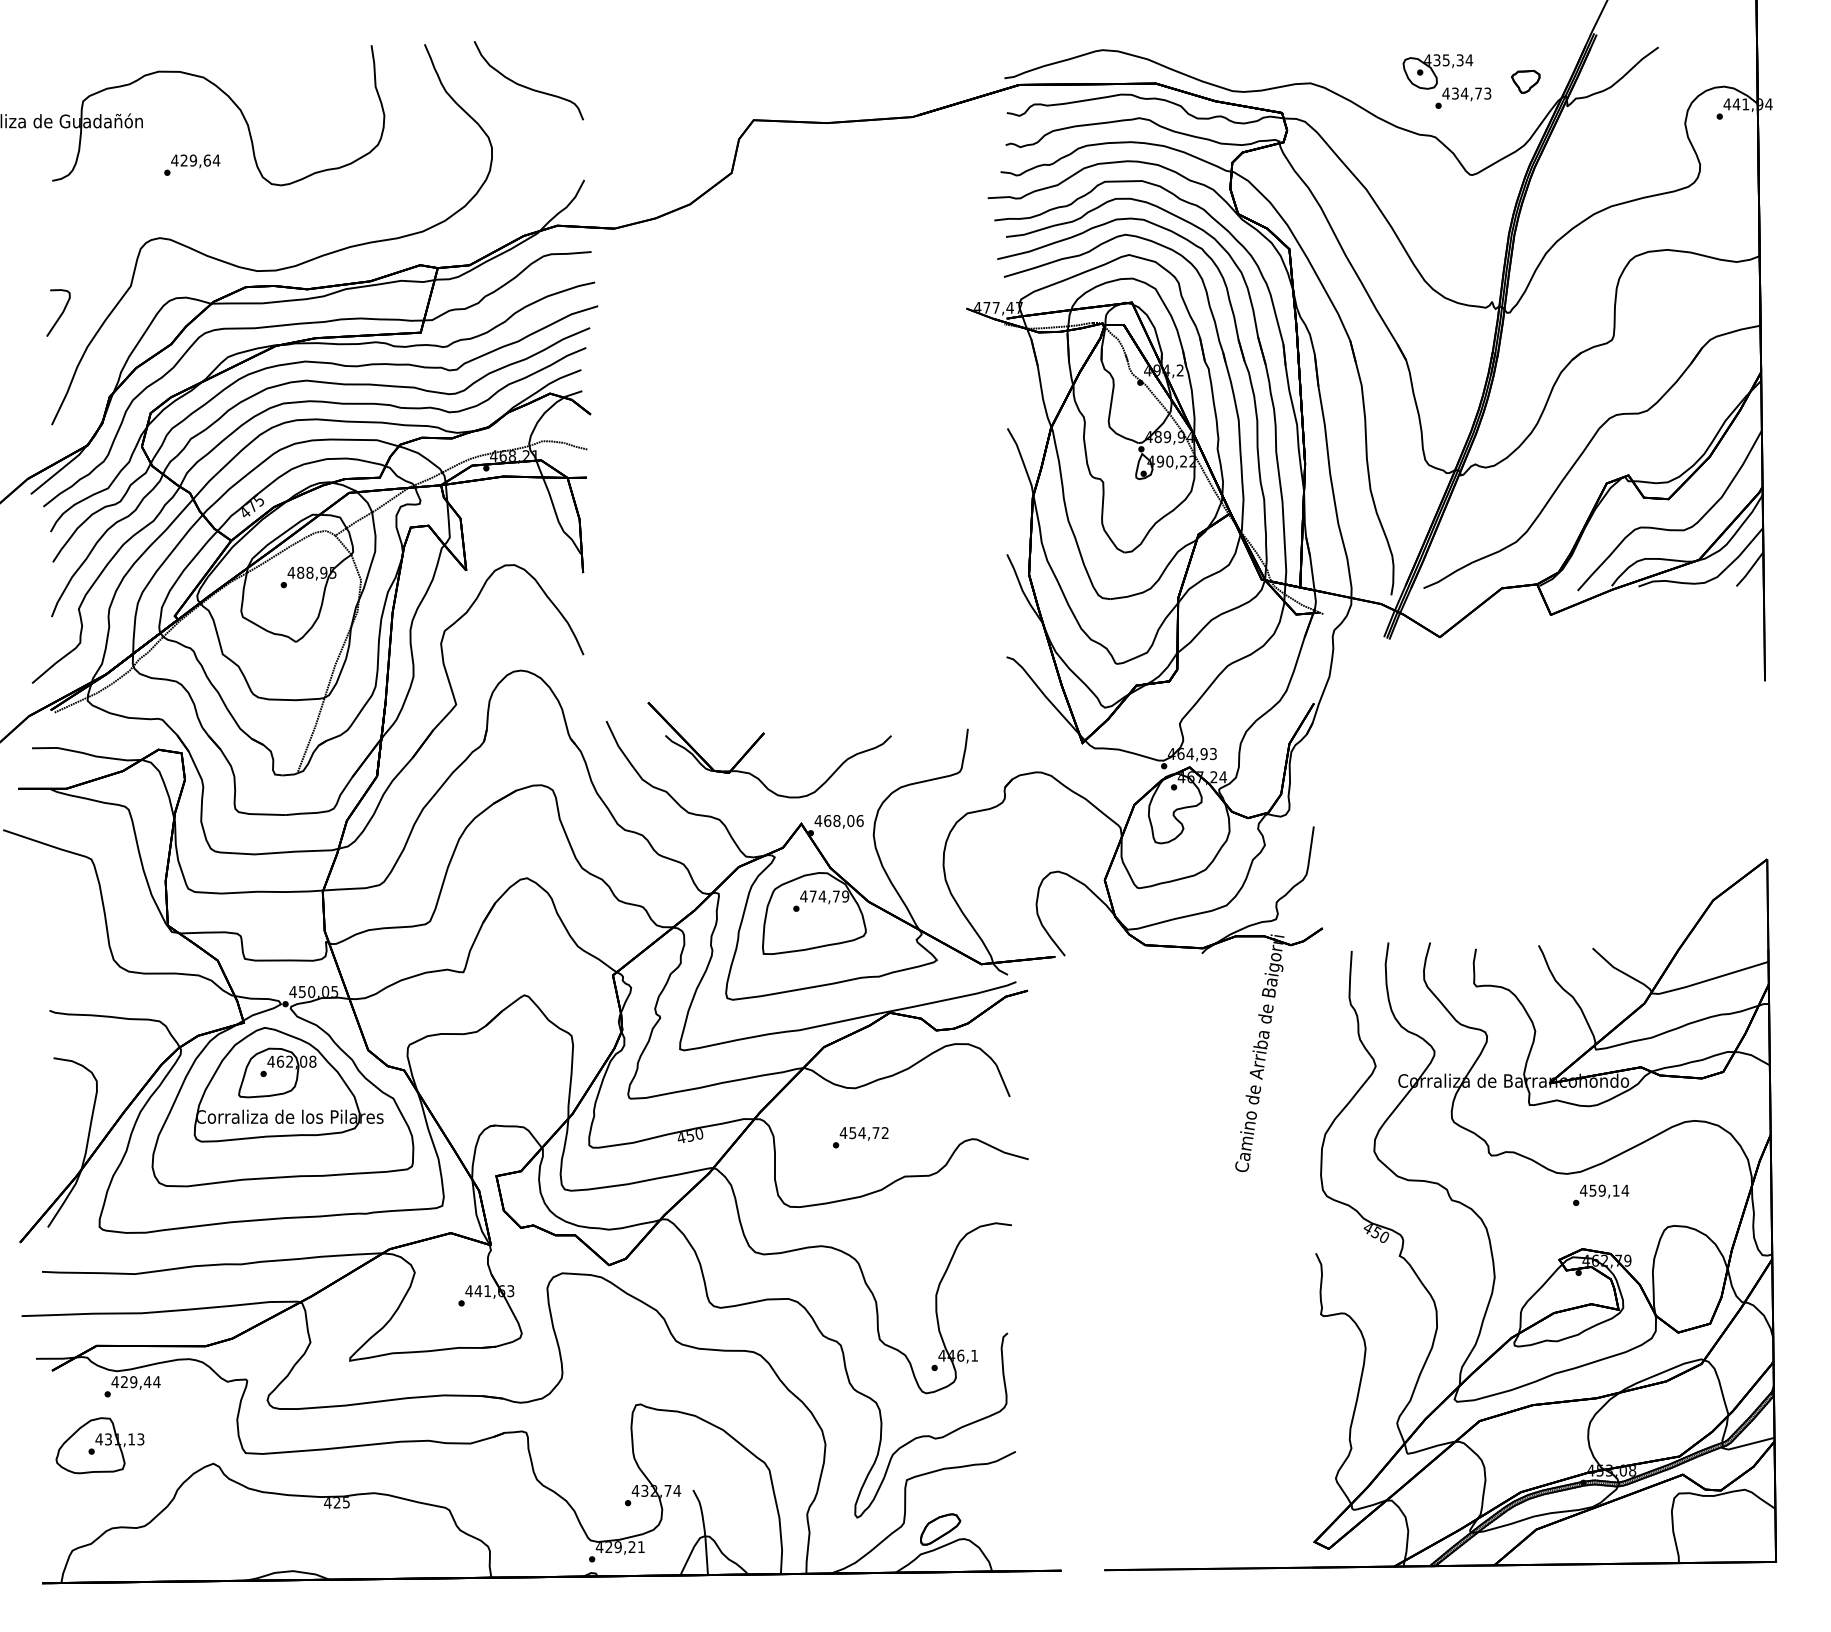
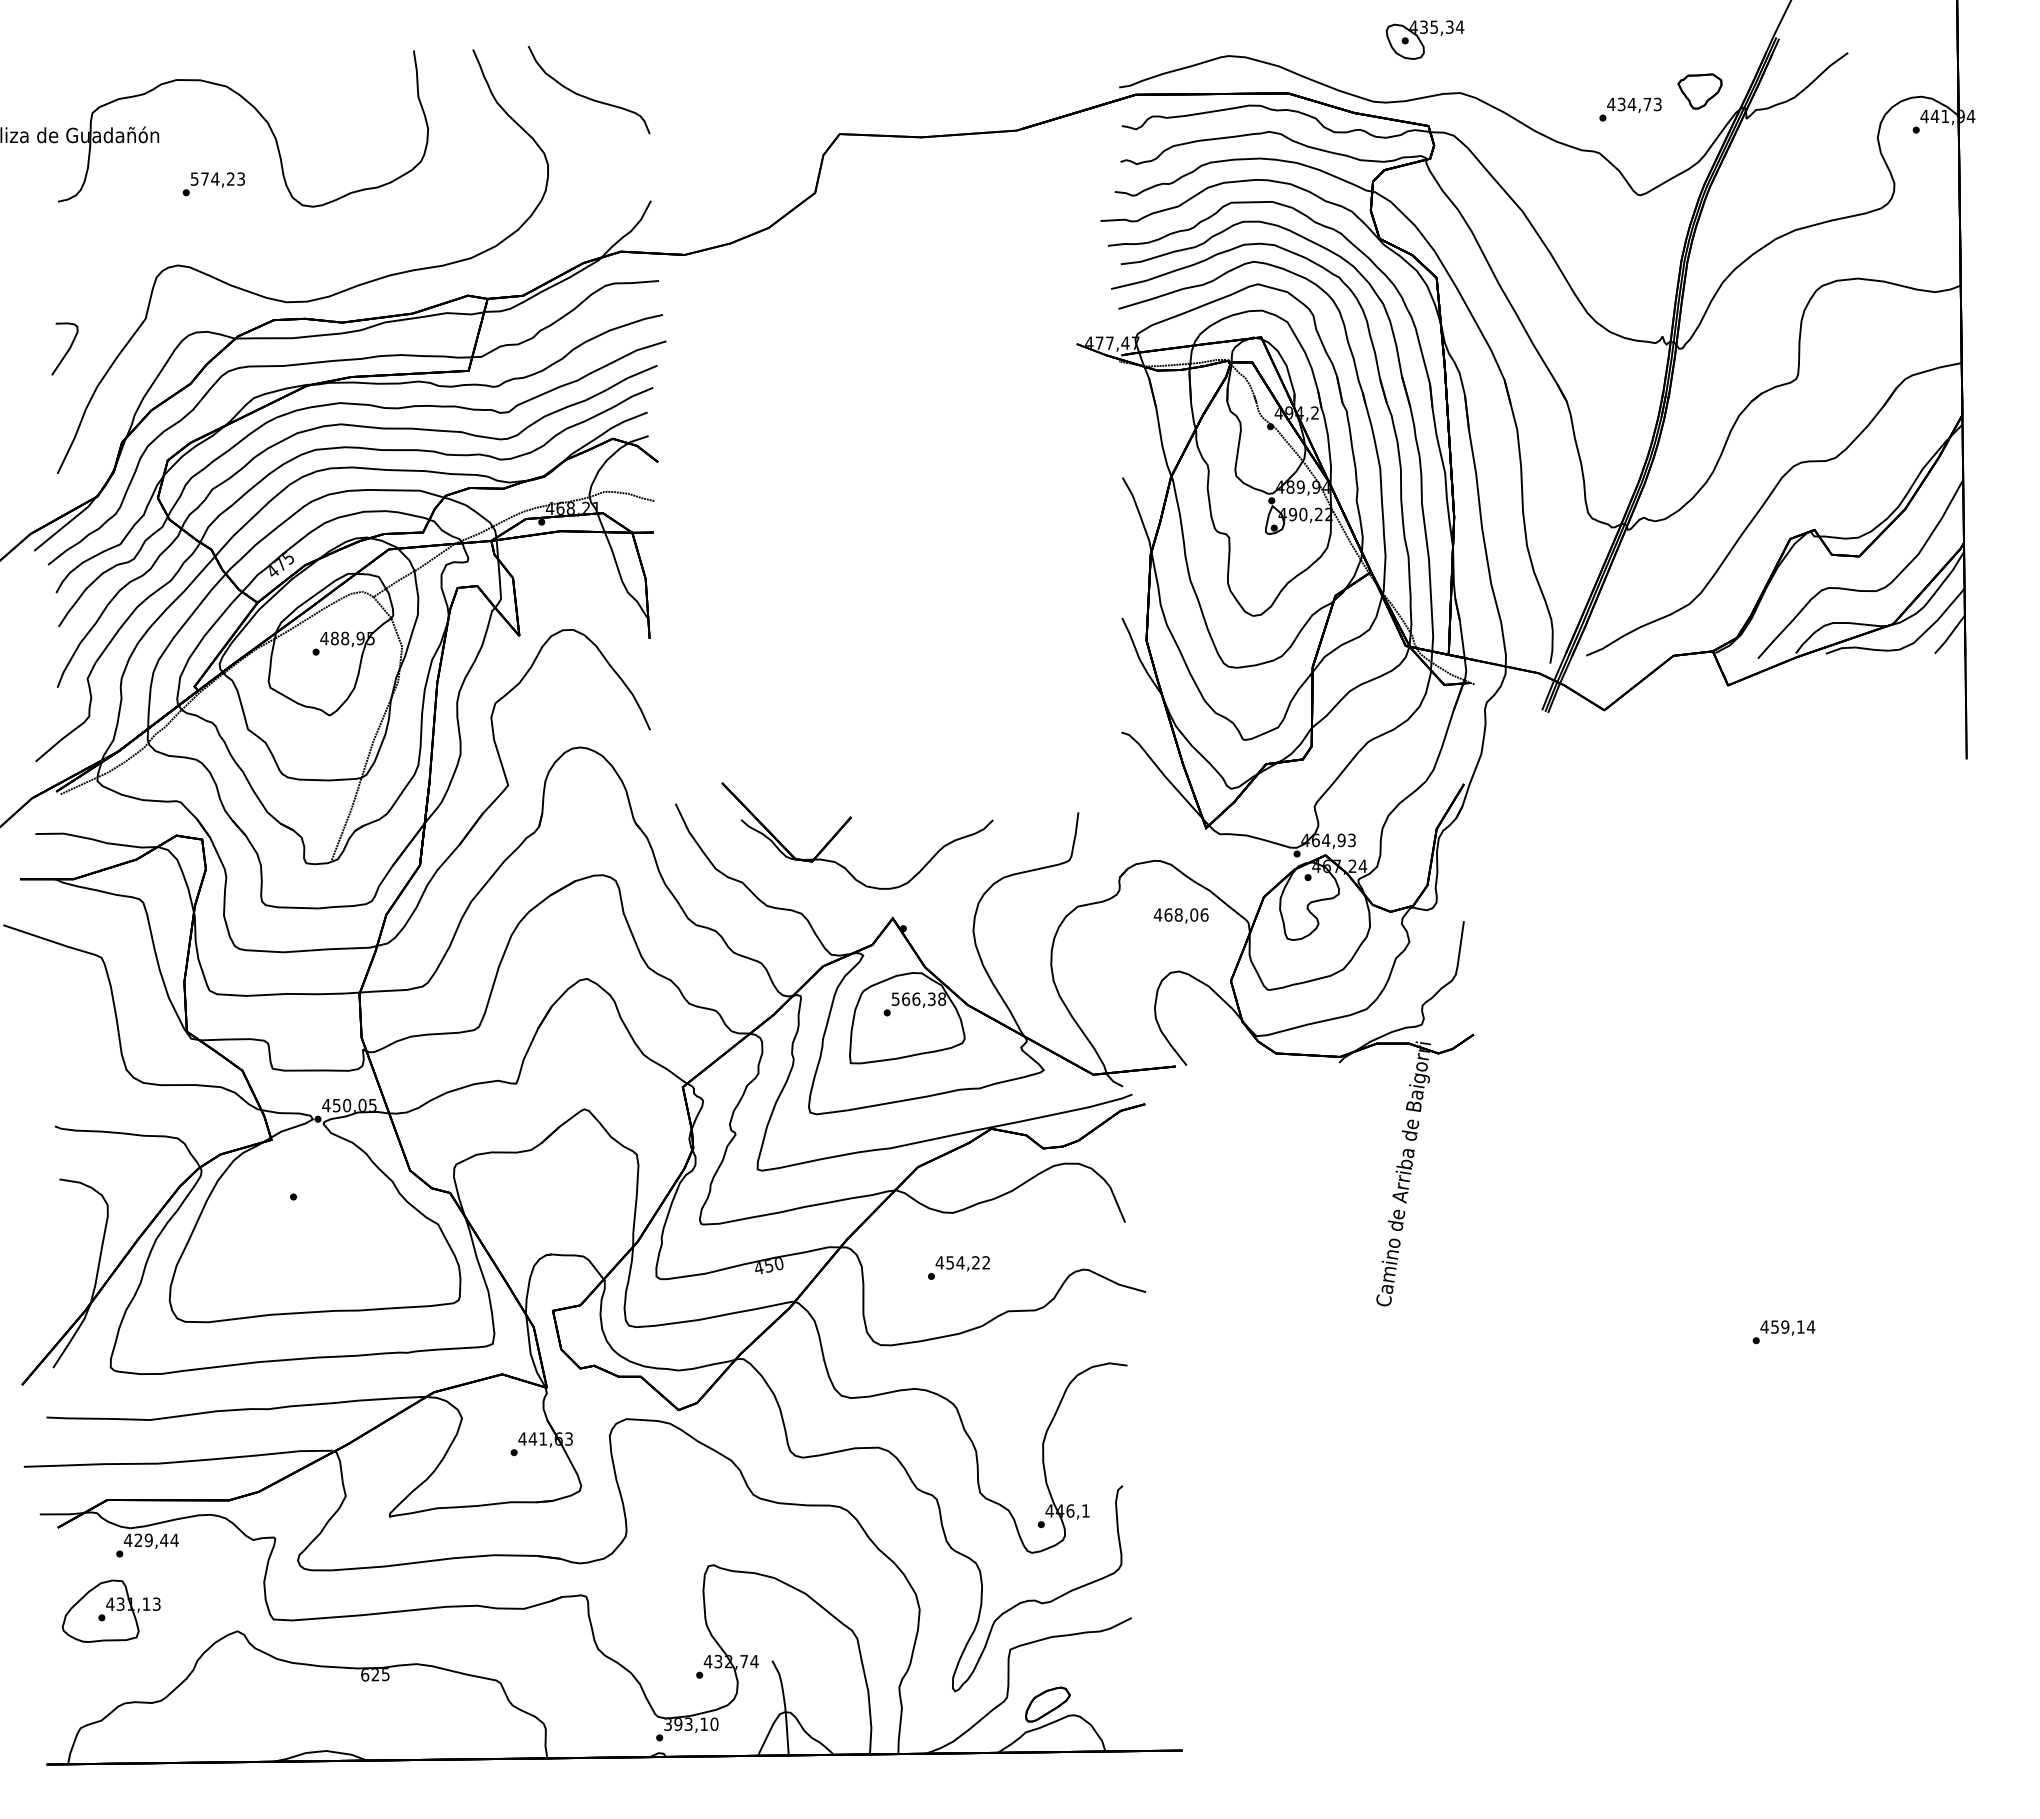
part: (1437, 71) -> (1424, 39), moved
part: (1525, 81) -> (1699, 90), size x1.4
text: (195, 160) -> (217, 179), 429,64 -> 574,23
text: (838, 821) -> (1180, 915), moved
text: (824, 896) -> (918, 999), 474,79 -> 566,38
part: (288, 1084) -> (321, 1208), removed
text: (875, 1132) -> (975, 1262), 454,72 -> 454,22
part: (1451, 1201) -> (1617, 1339), removed
text: (327, 1502) -> (364, 1674), 425 -> 625
text: (619, 1547) -> (690, 1724), 429,21 -> 393,10

